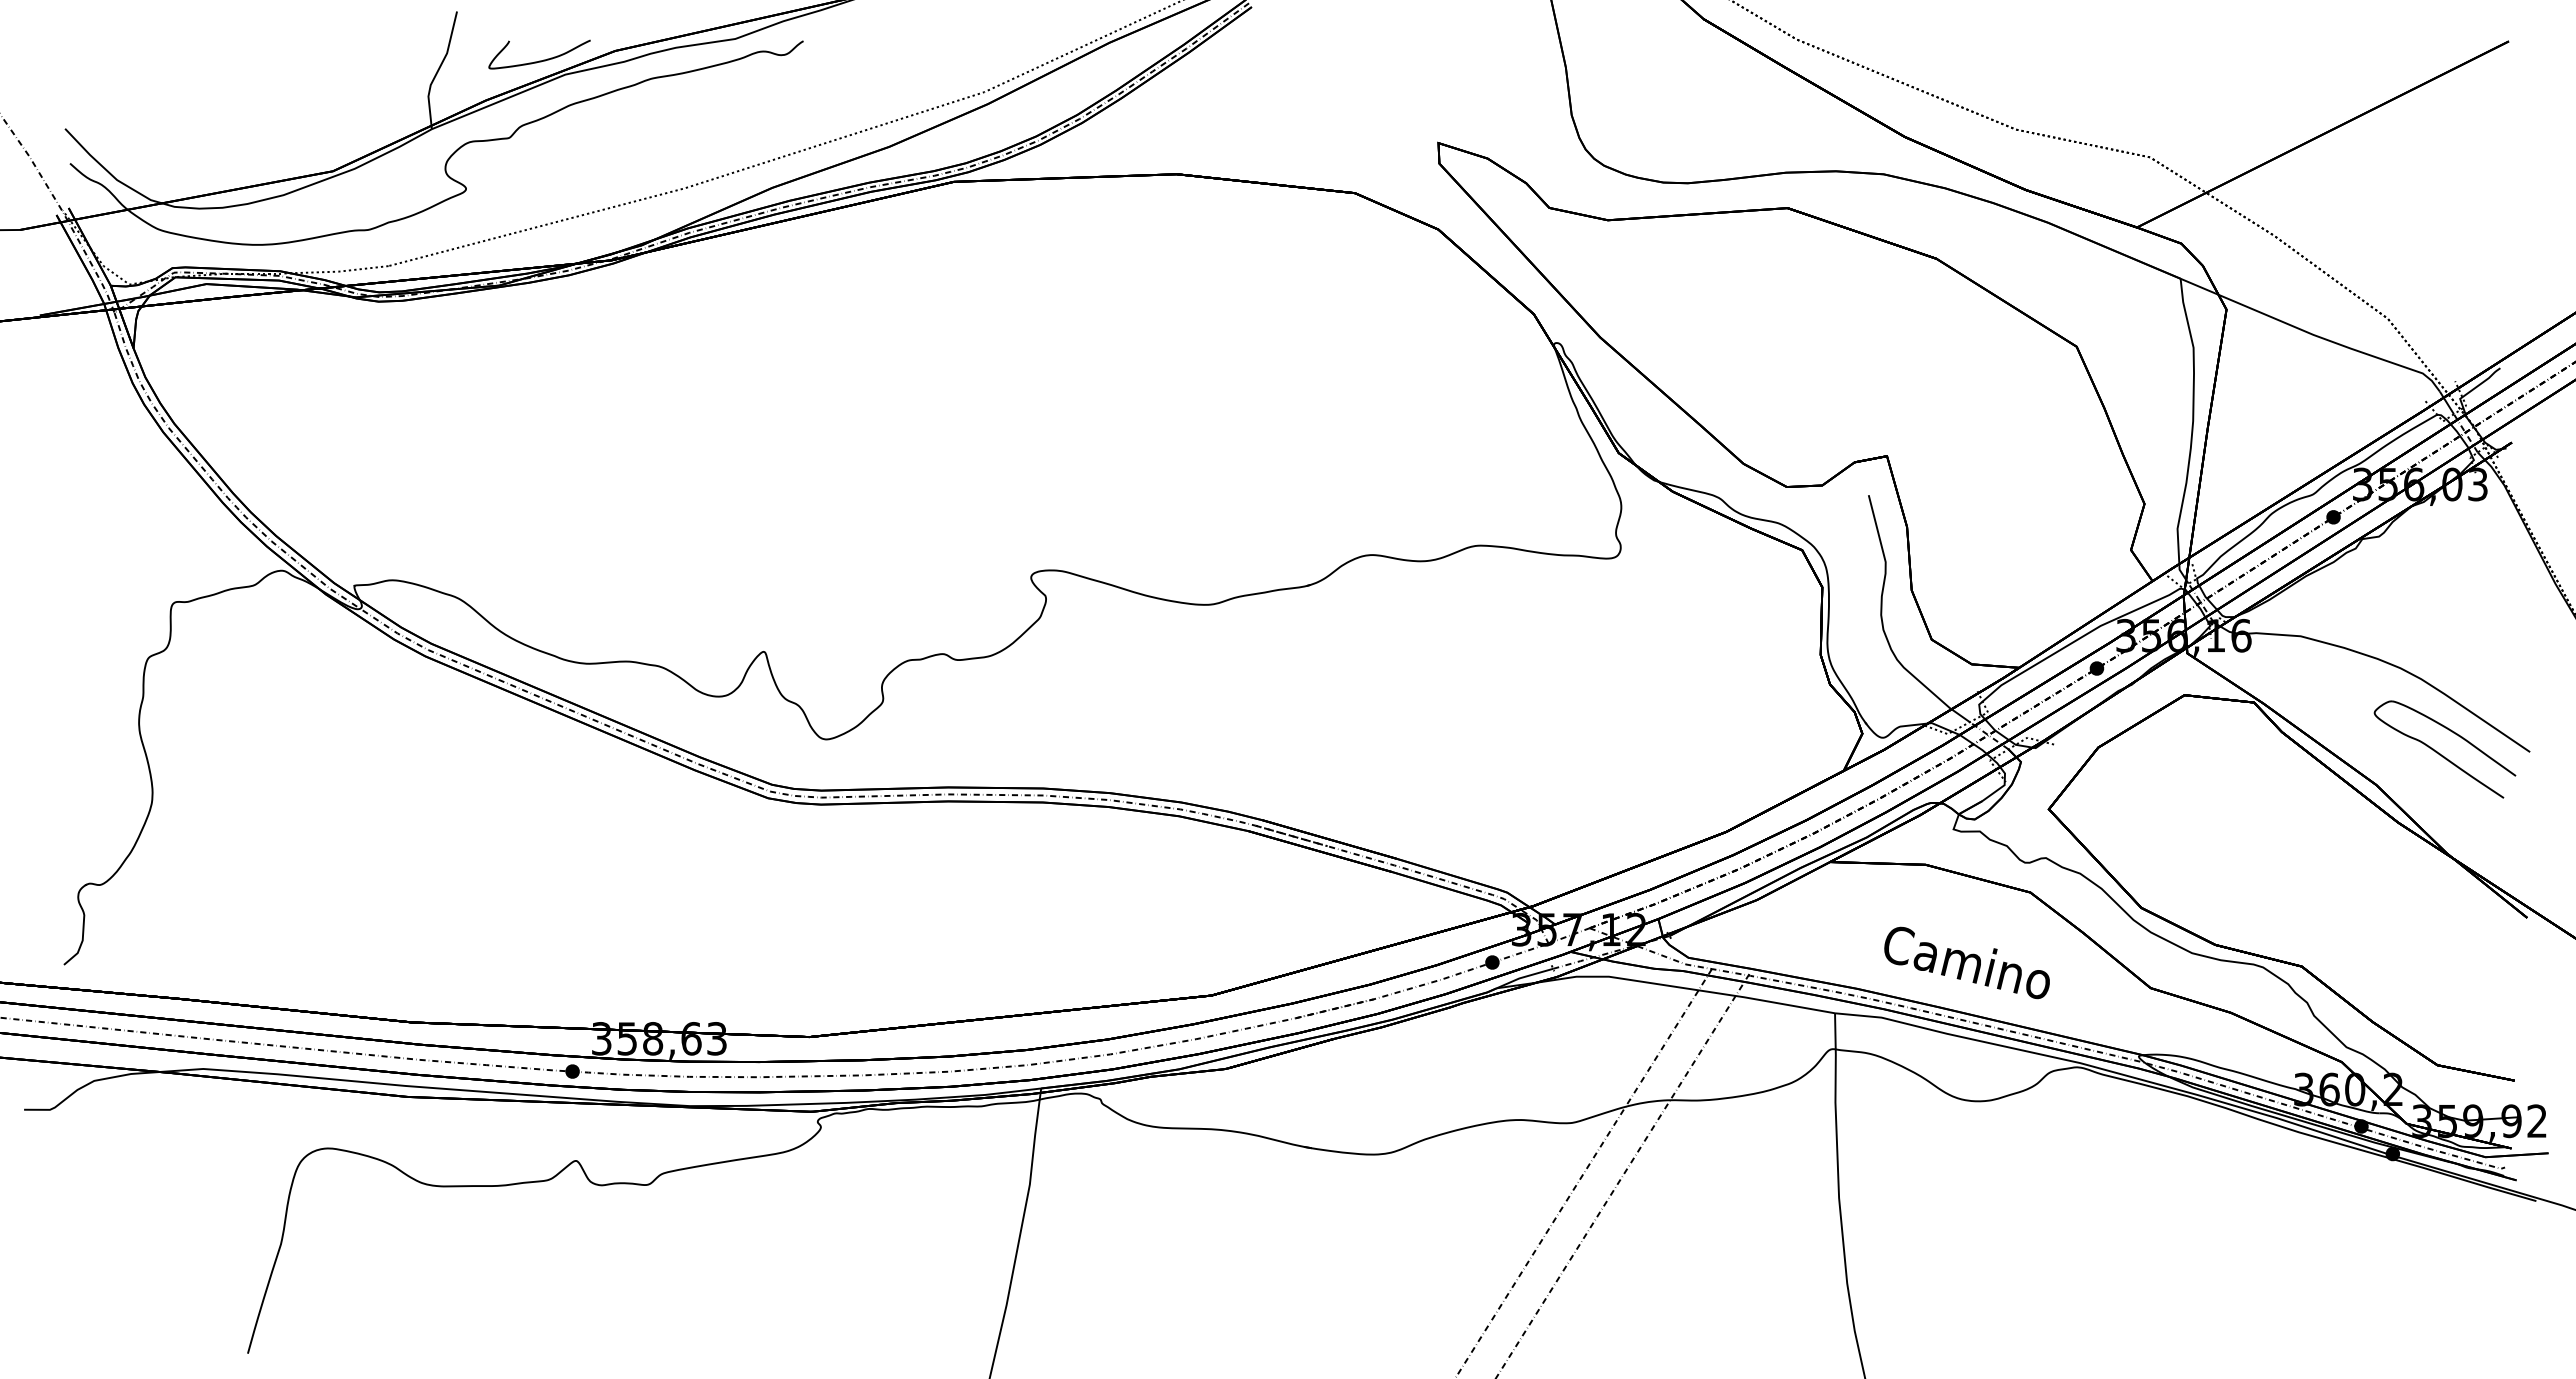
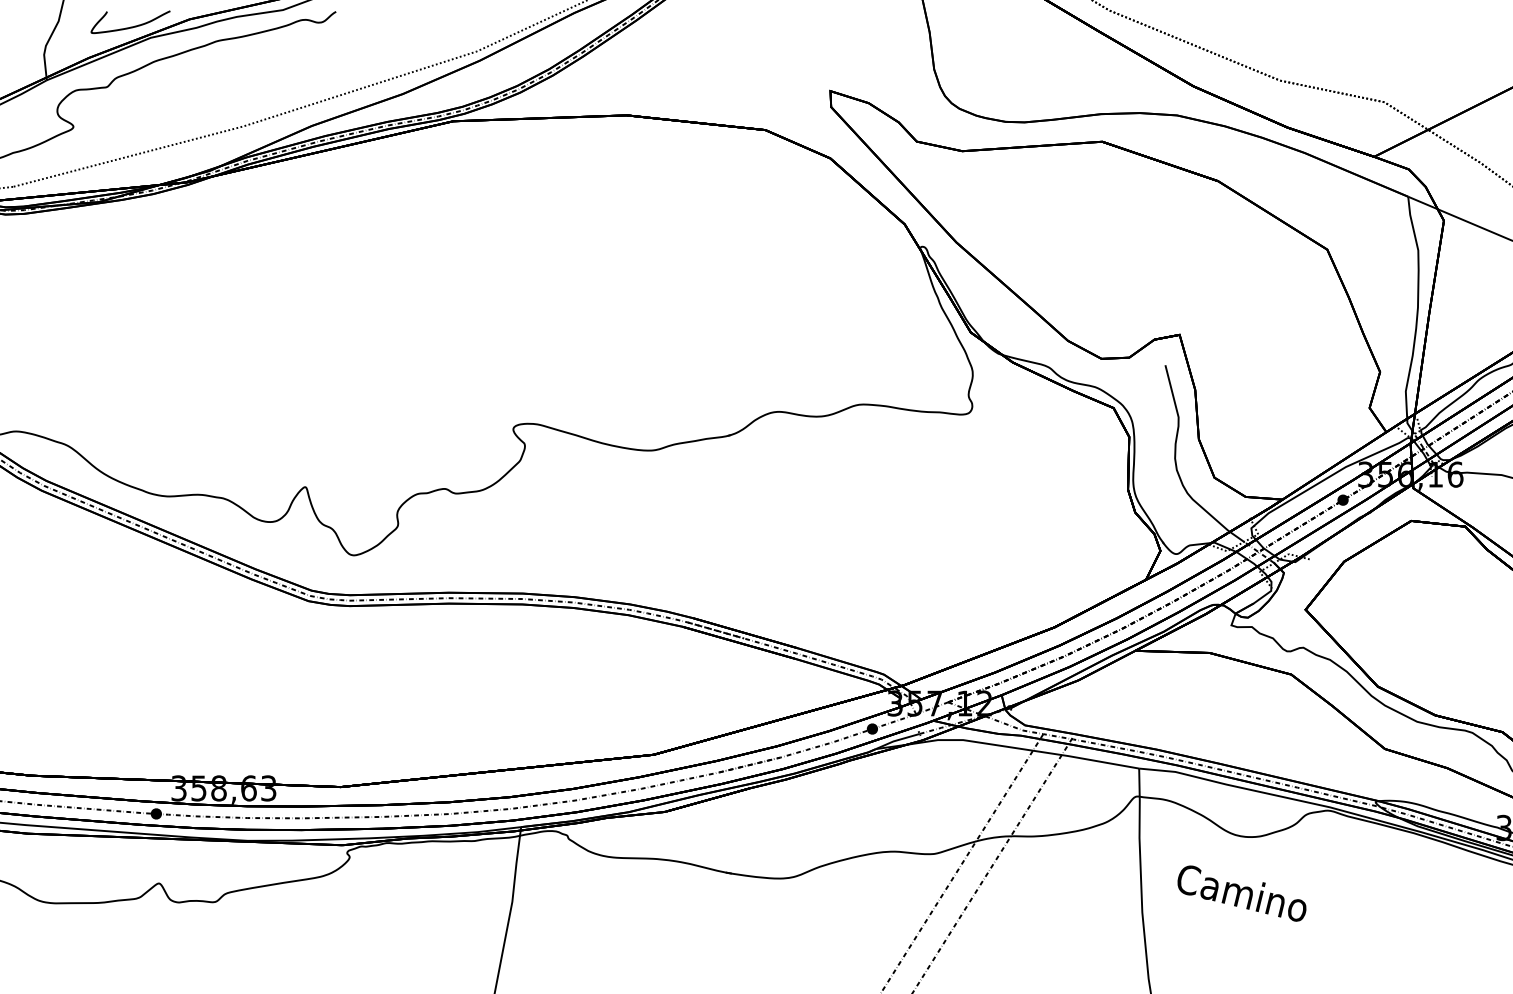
text: (1966, 962) -> (1241, 893), moved

